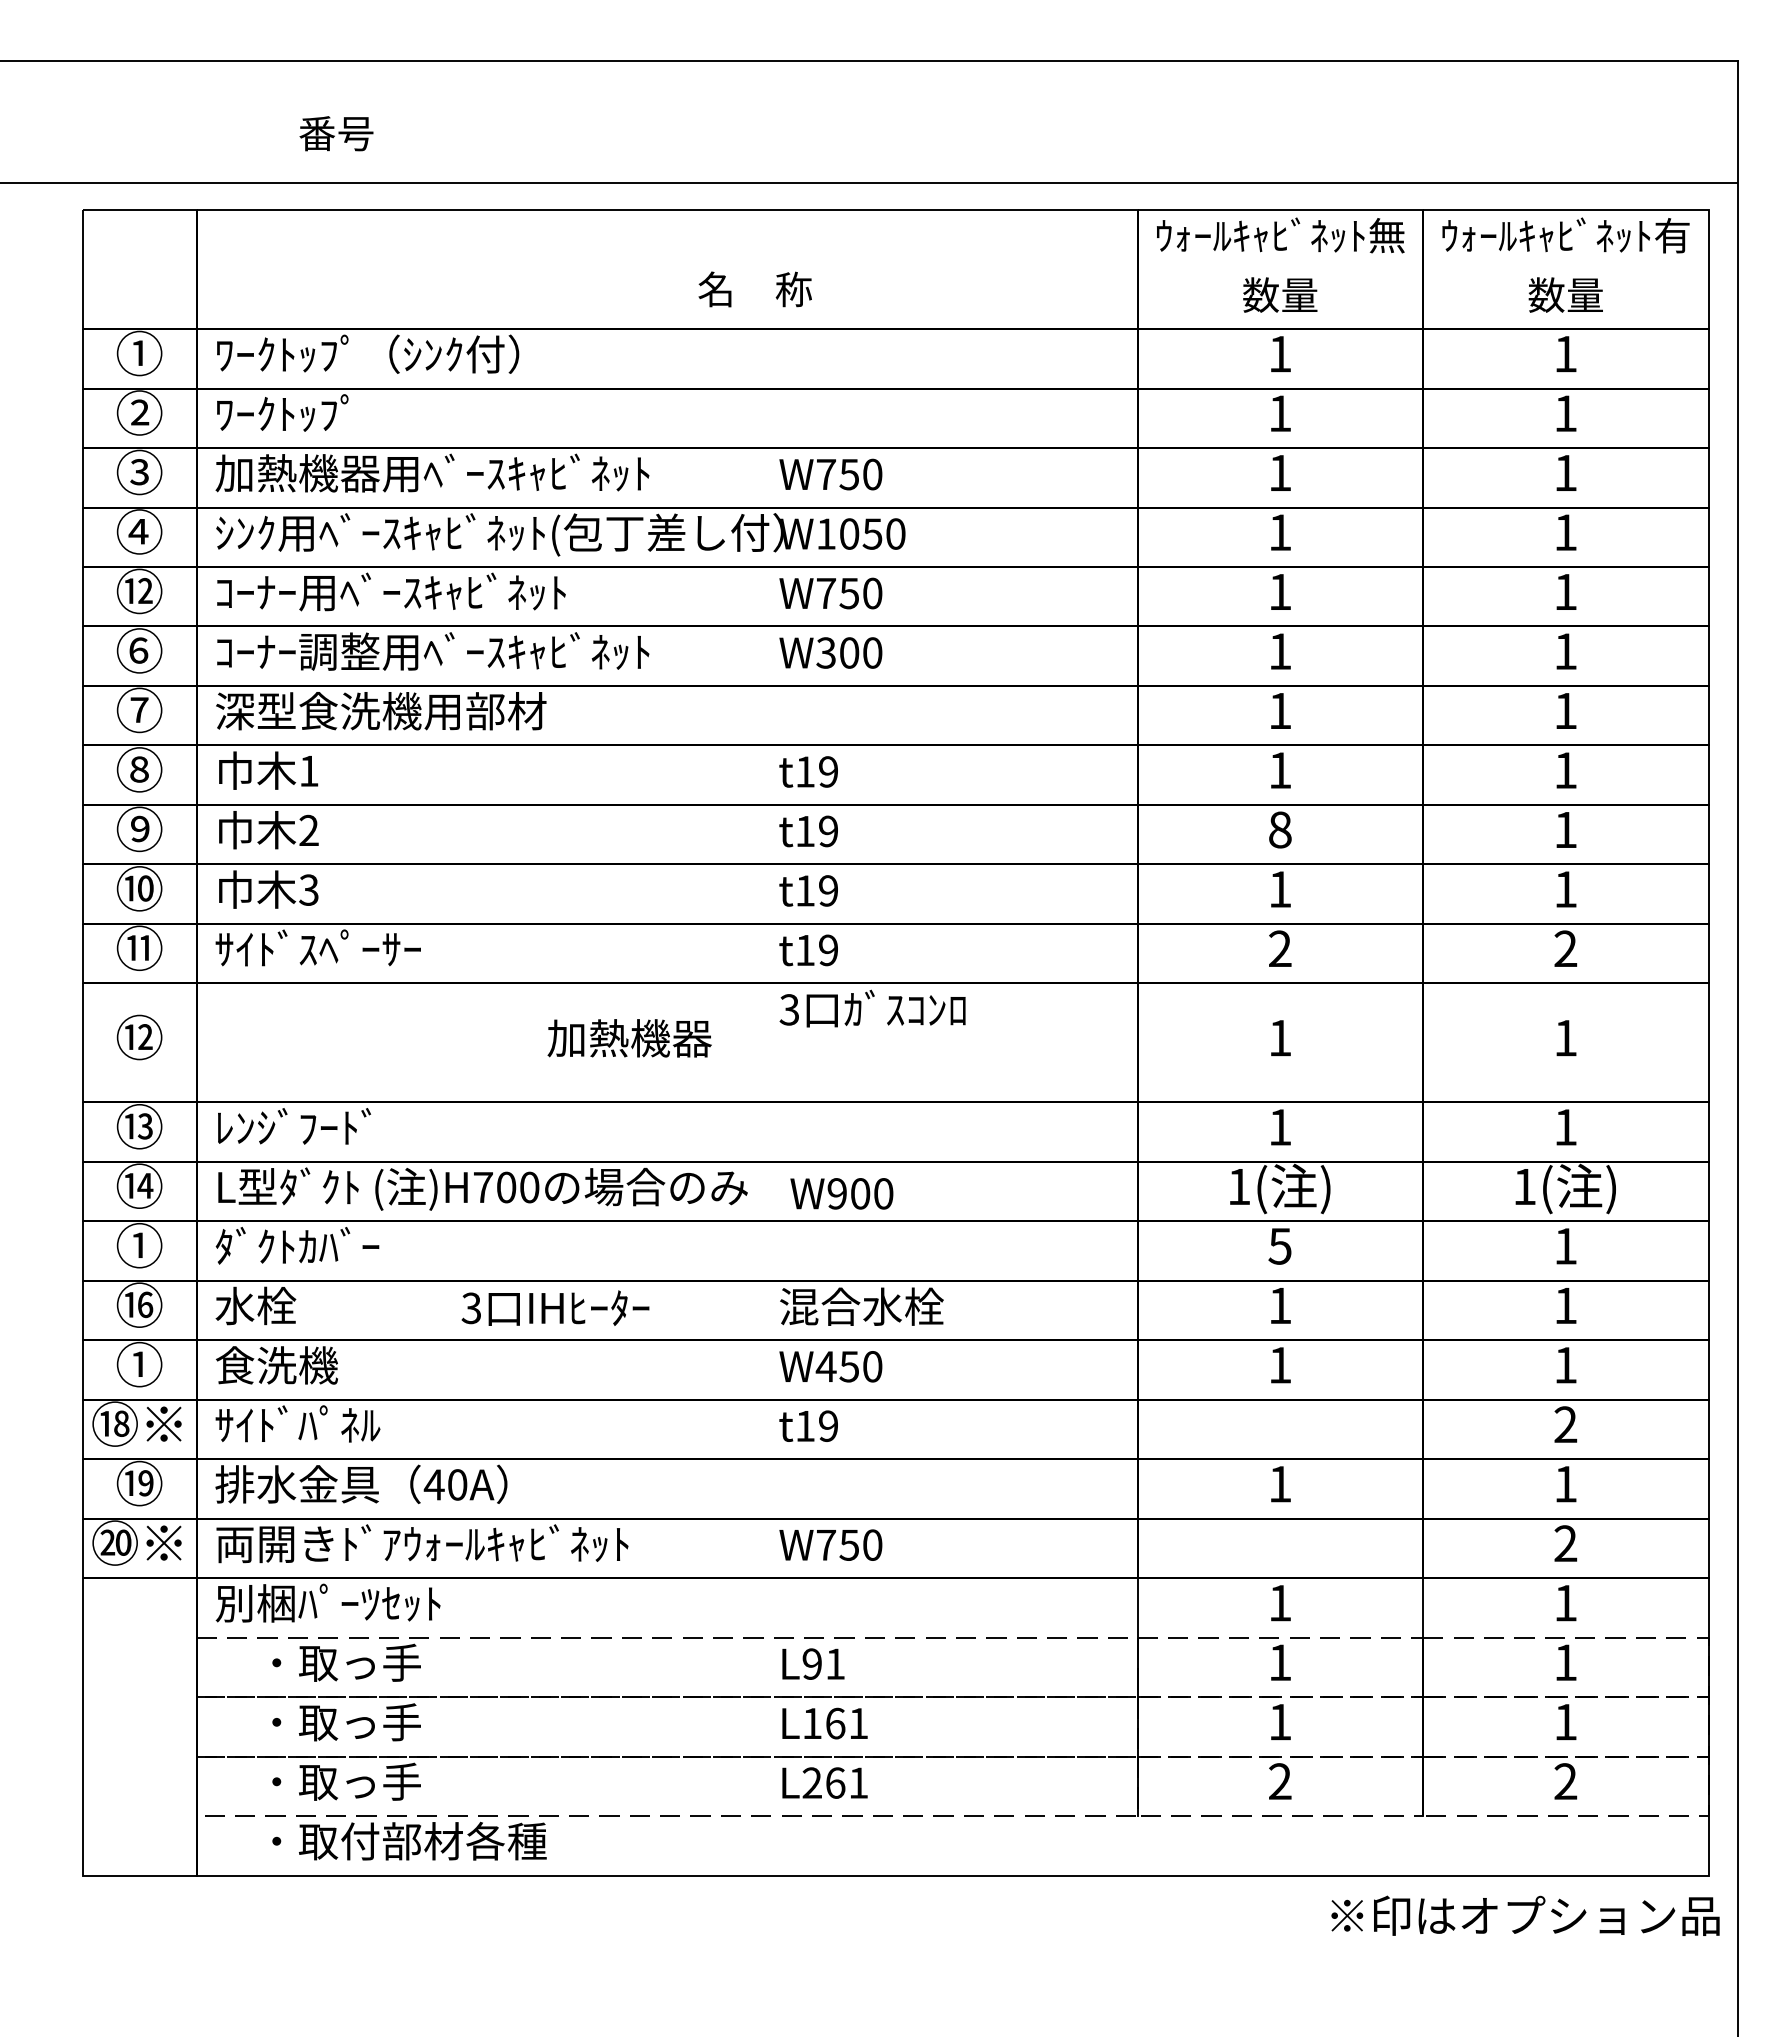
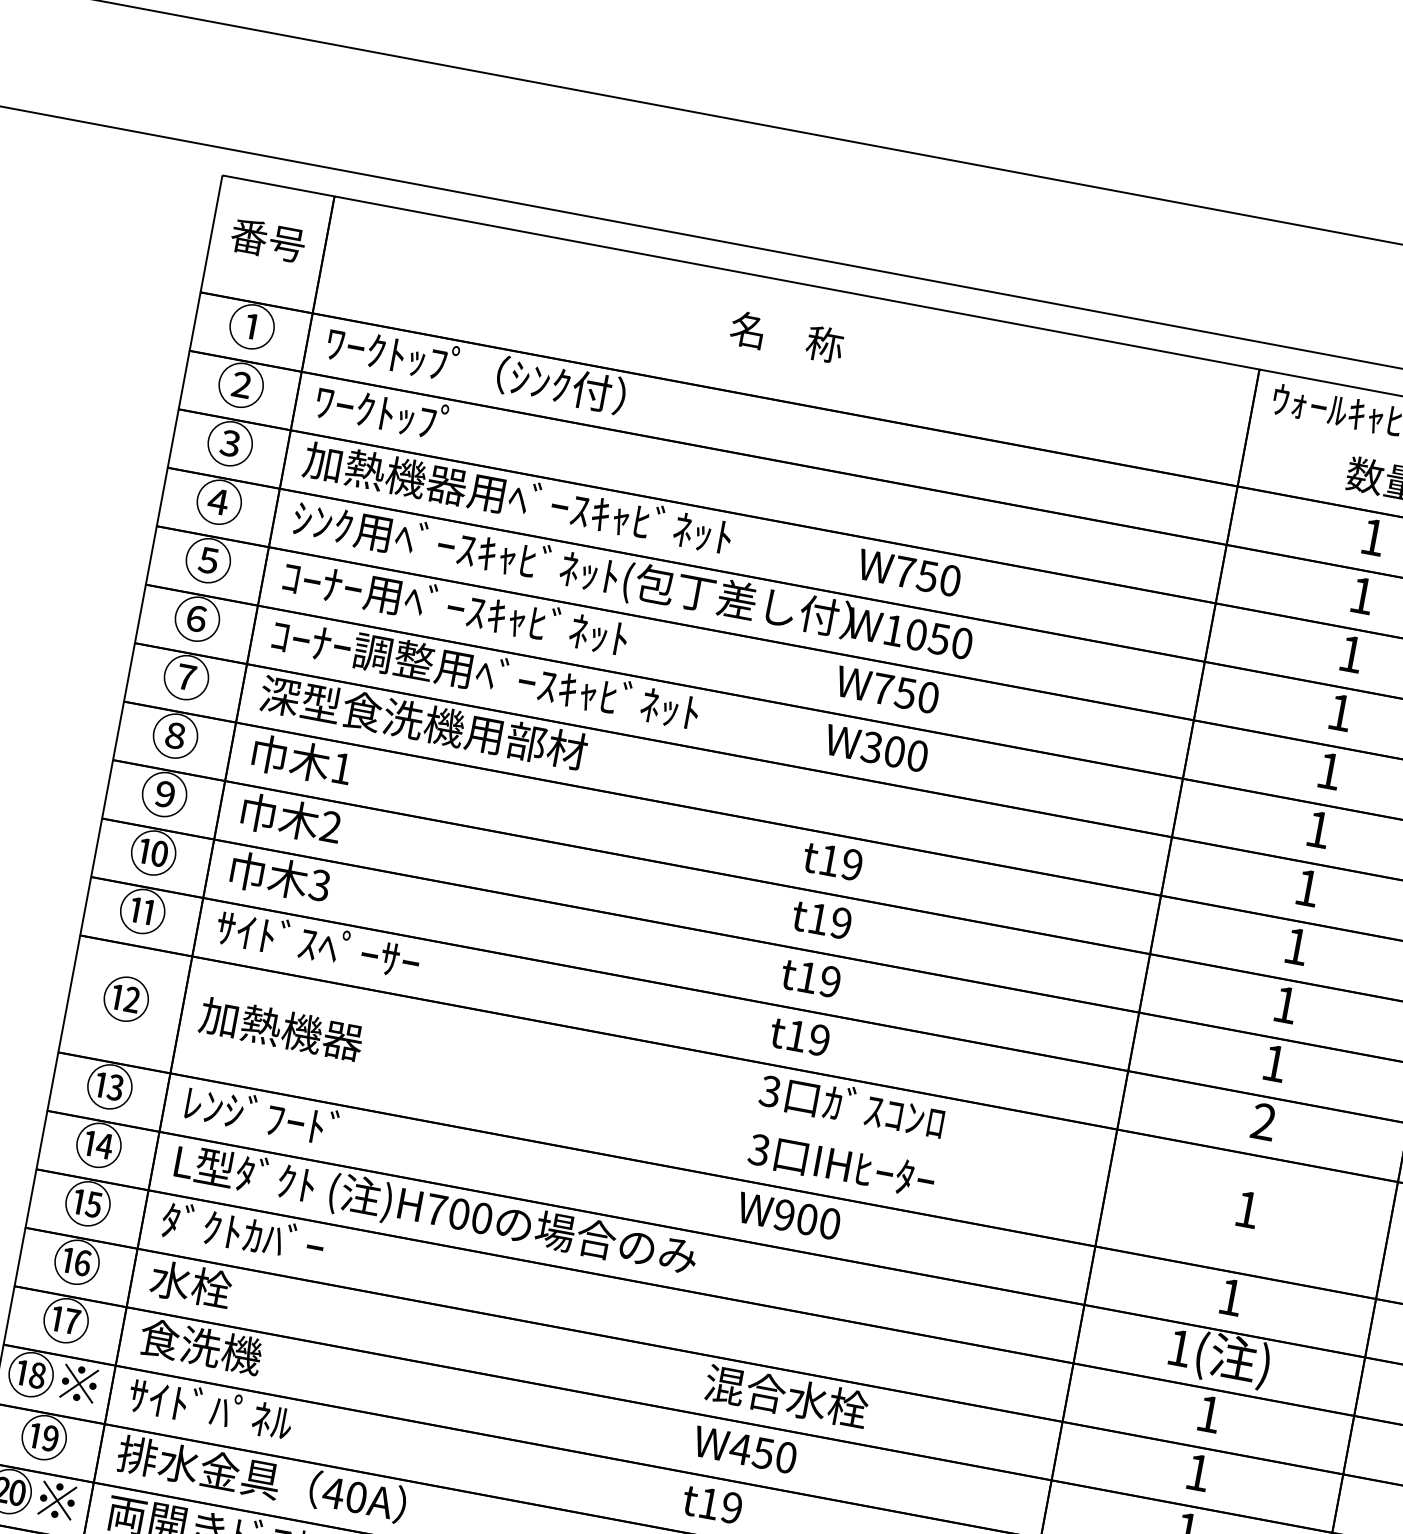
text: (336, 133) -> (268, 240), moved
text: (754, 289) -> (786, 337), moved
text: (138, 591) -> (207, 560), ⑫ -> ⑤
text: (1280, 829) -> (1285, 1004), 8 -> 1
text: (629, 1038) -> (281, 1029), moved
text: (841, 1193) -> (788, 1215), moved
text: (138, 1245) -> (86, 1203), ① -> ⑮
text: (1279, 1246) -> (1208, 1414), 5 -> 1
text: (555, 1307) -> (841, 1164), moved
text: (139, 1363) -> (66, 1319), ① -> ⑰

